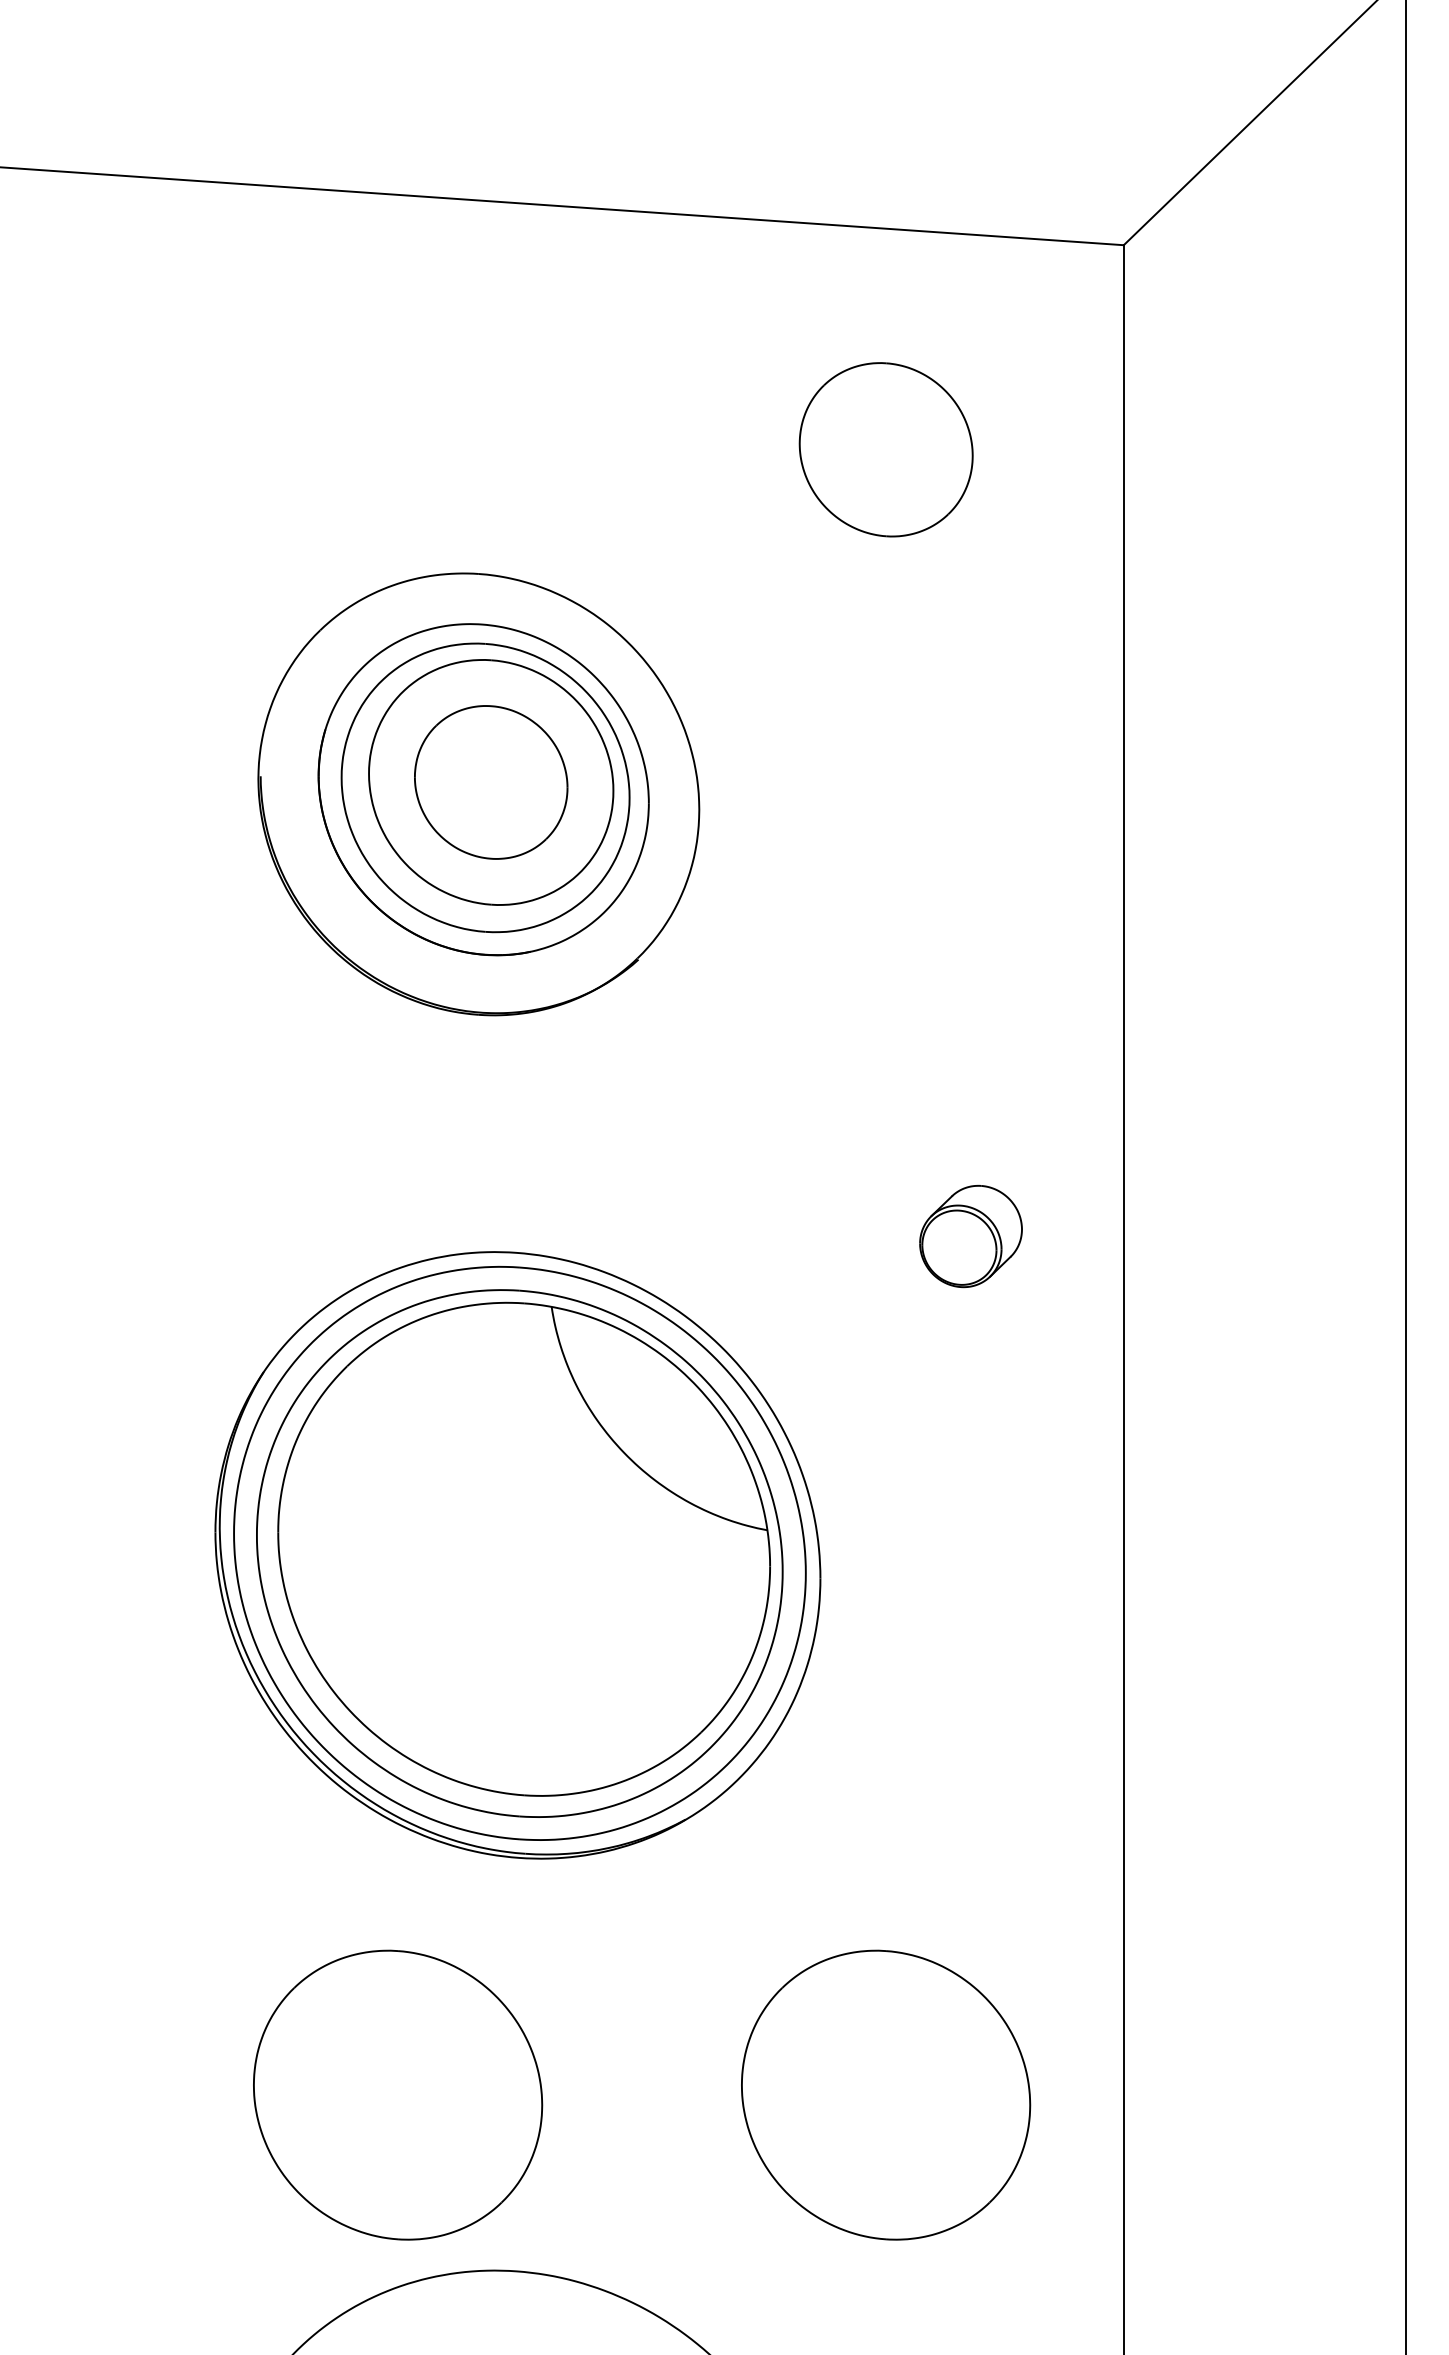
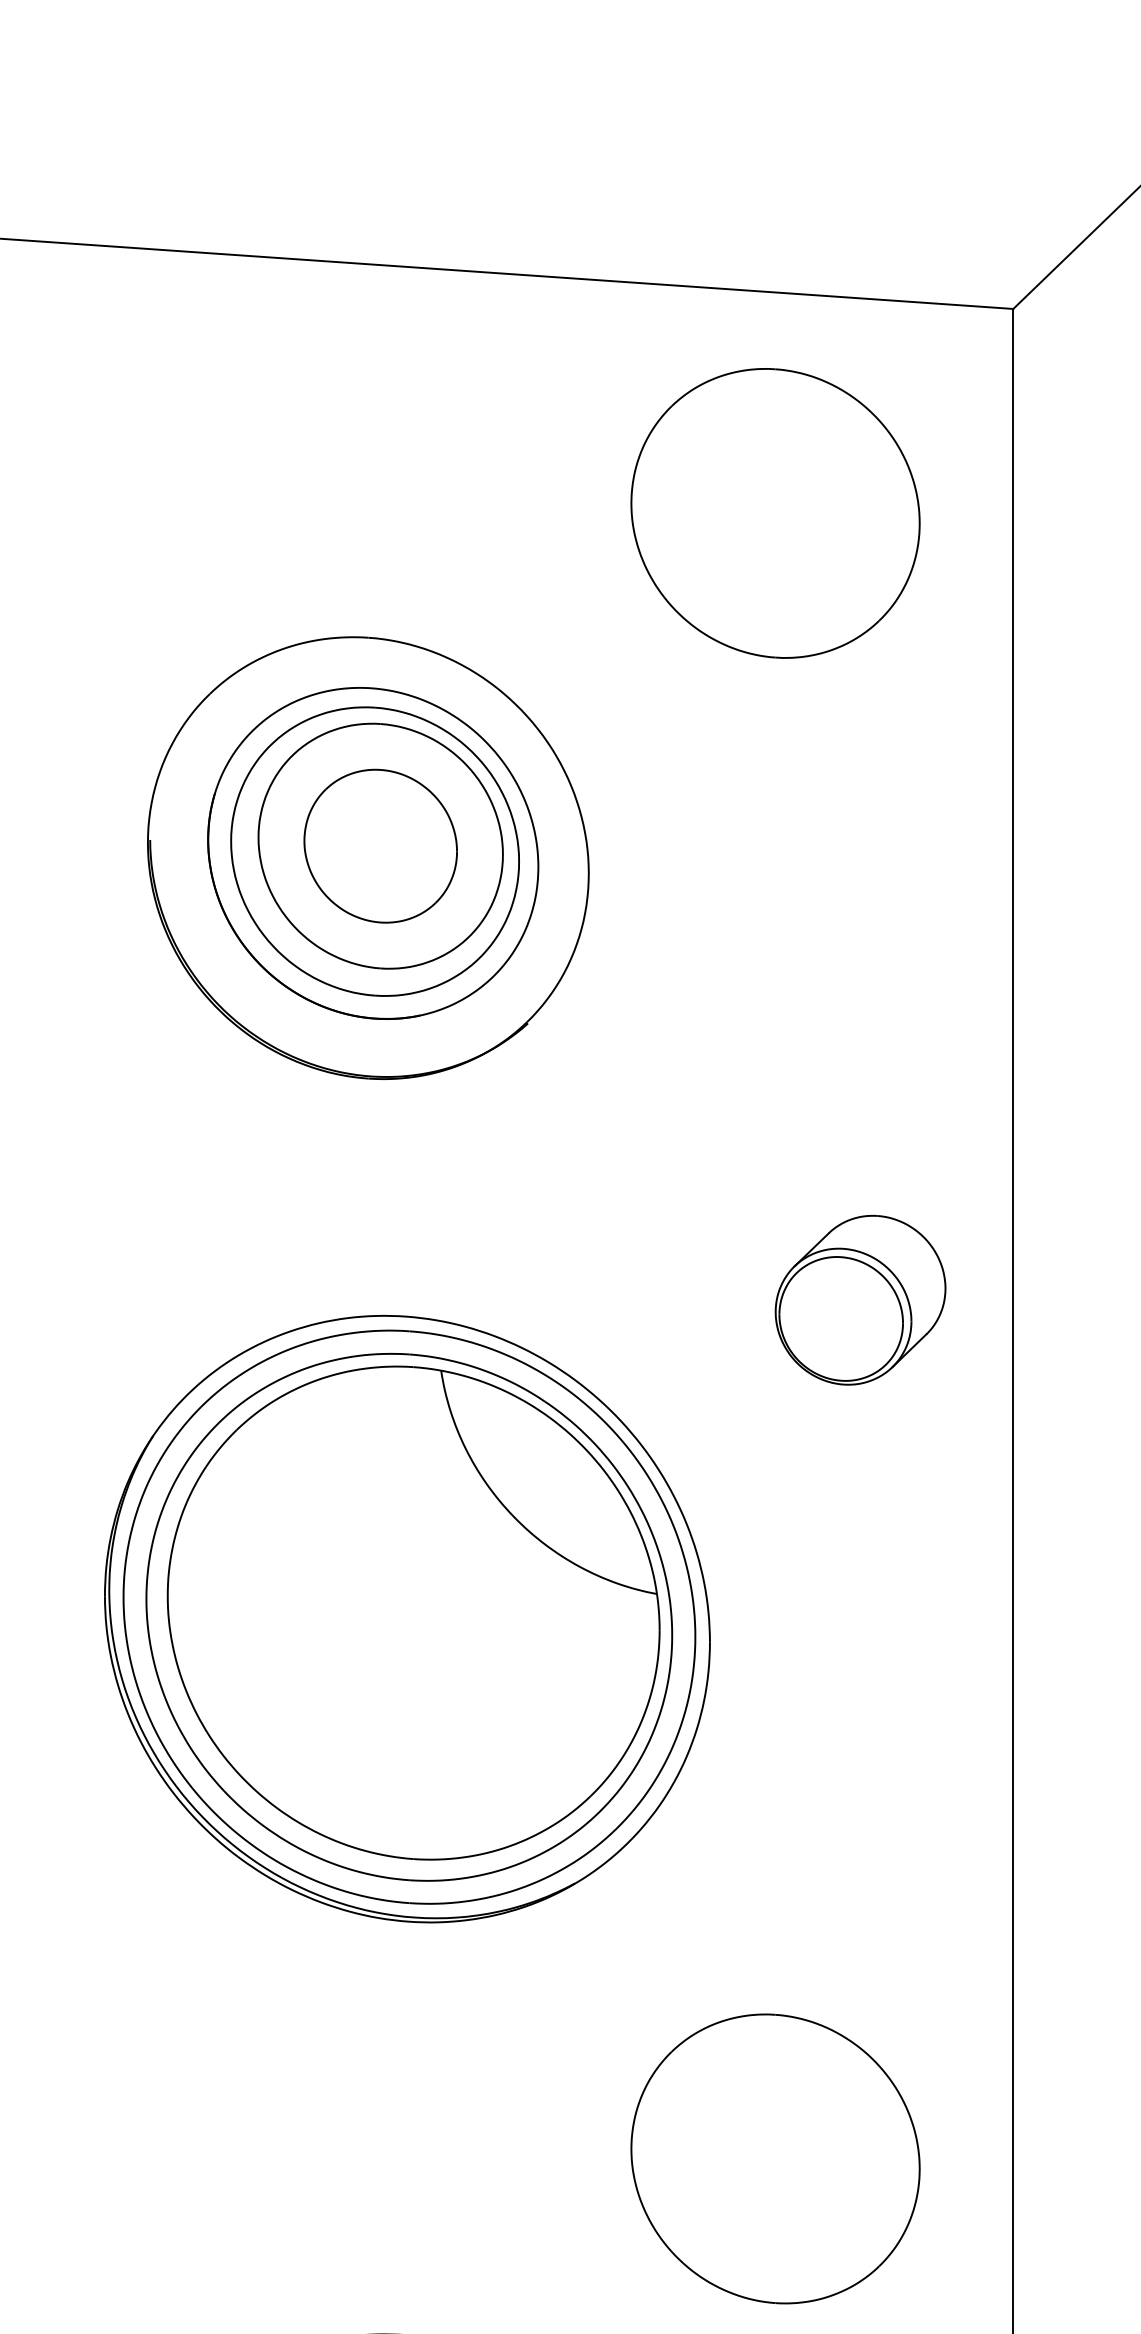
part: (886, 449) -> (776, 513), size x1.67
part: (970, 1236) -> (860, 1300), size x1.67
part: (398, 2094) -> (288, 2158), removed

